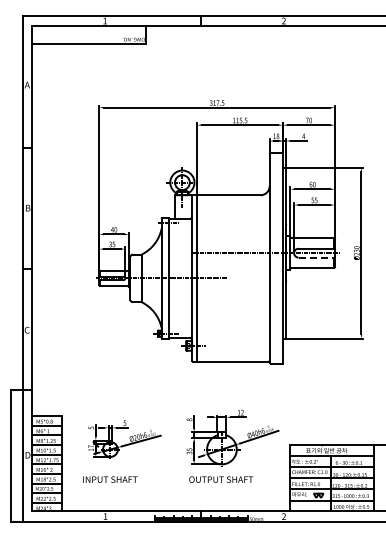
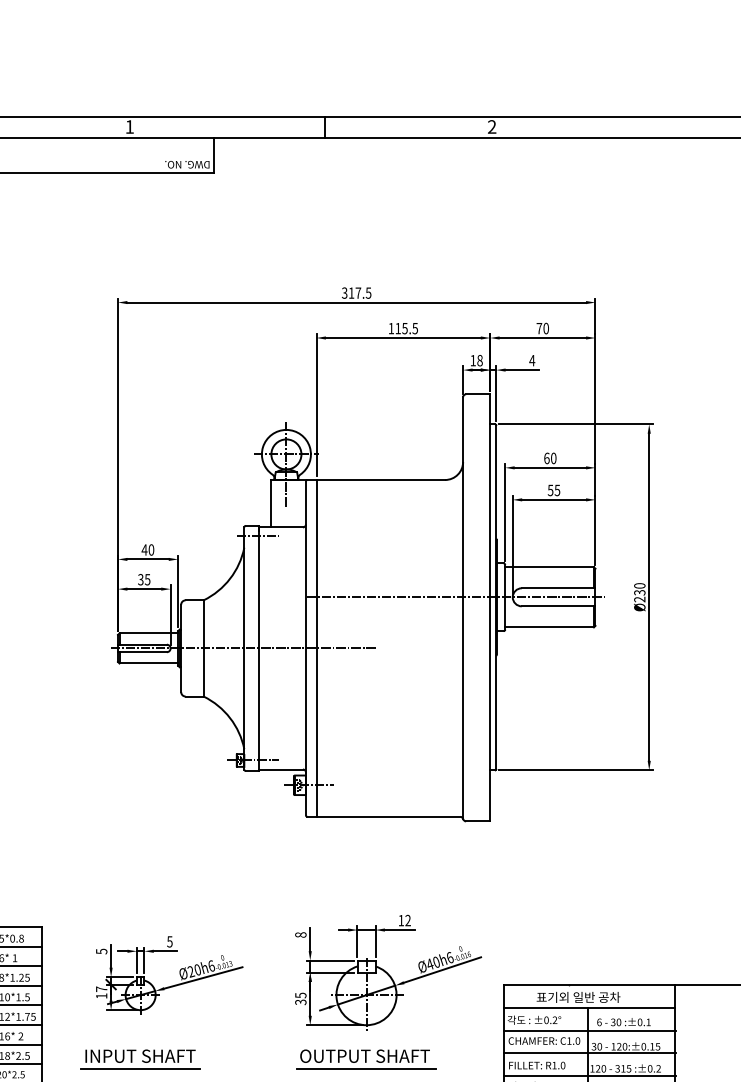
line: (317, 257) -> (560, 606), dashed -> solid
line: (110, 486) -> (140, 1070), added
line: (221, 486) -> (365, 1070), added

